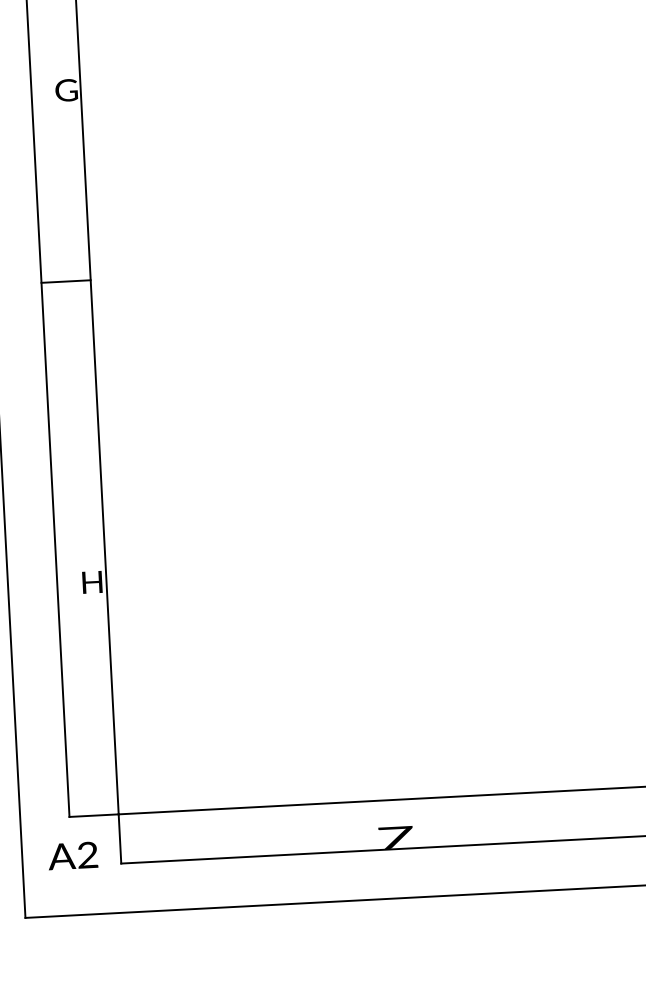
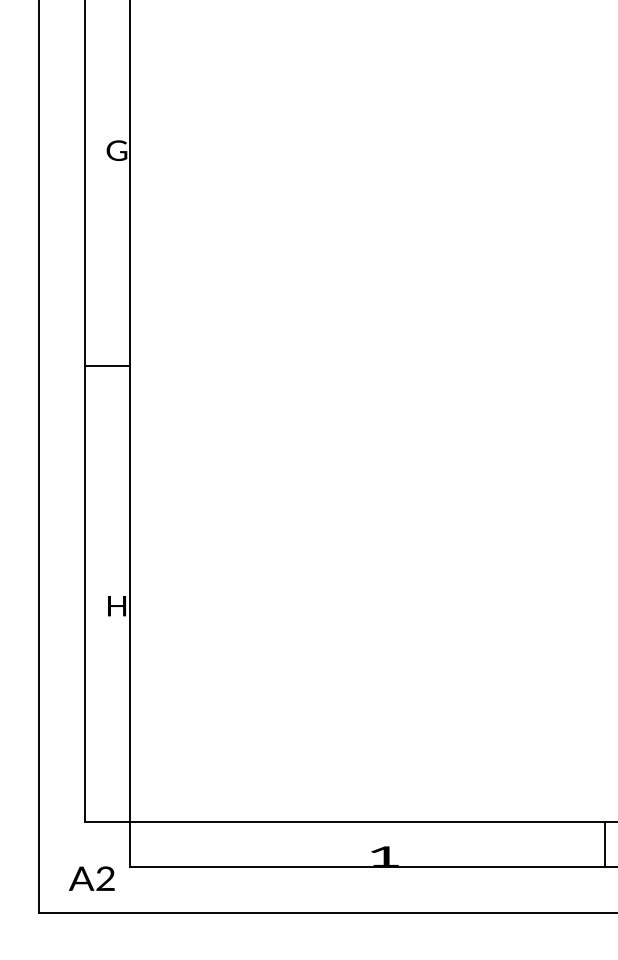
line: (66, 281) -> (107, 366), moved
line: (633, 812) -> (605, 844), added
text: (395, 836) -> (384, 855), 7 -> 1
text: (72, 855) -> (91, 878), moved

